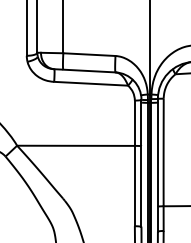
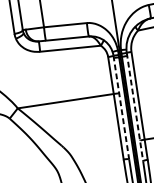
line: (141, 163) -> (121, 107), solid -> dashed
line: (157, 165) -> (134, 107), solid -> dashed

